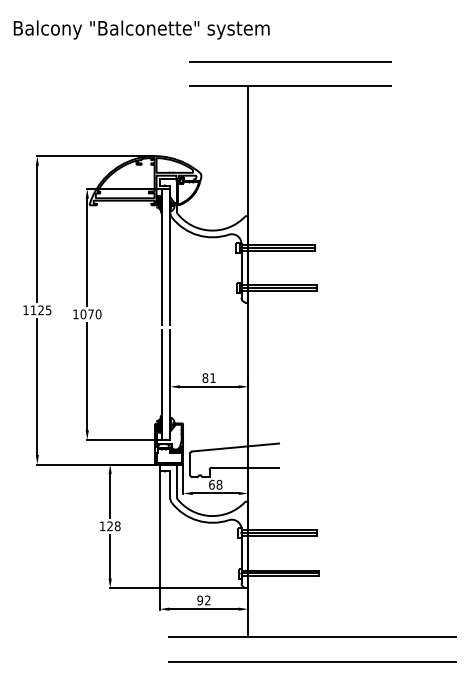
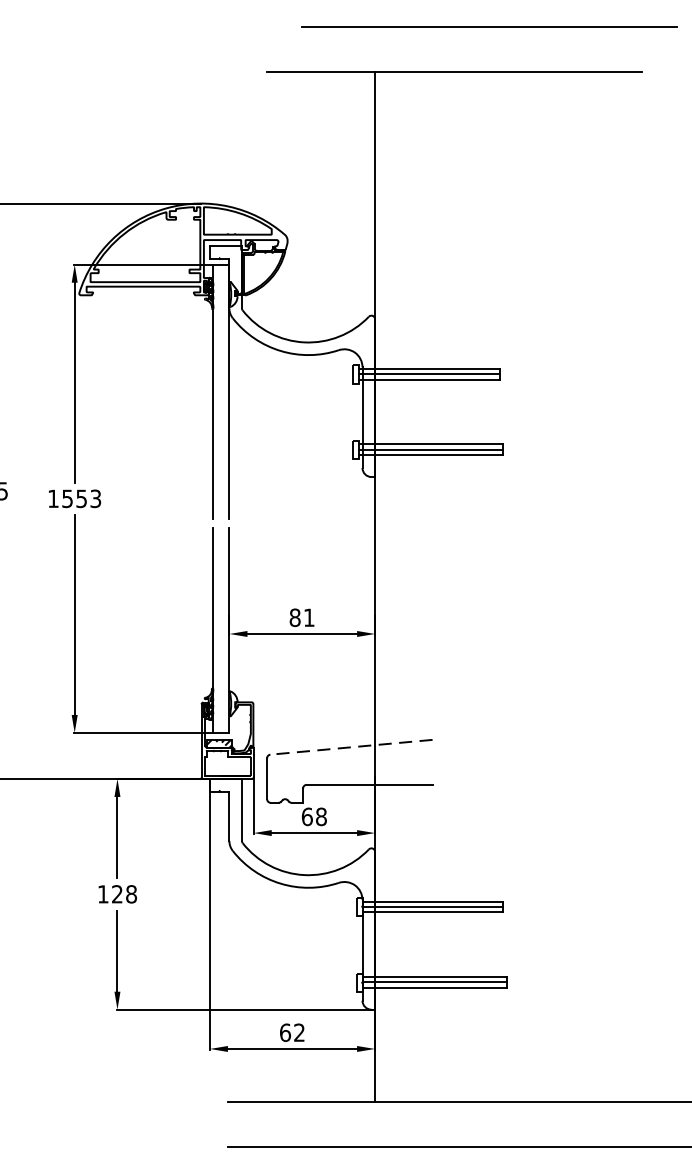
line: (290, 61) -> (489, 26), moved
text: (90, 314) -> (80, 499), 1070 -> 1553
line: (235, 447) -> (351, 747), solid -> dashed
text: (200, 600) -> (285, 1032), 92 -> 62

